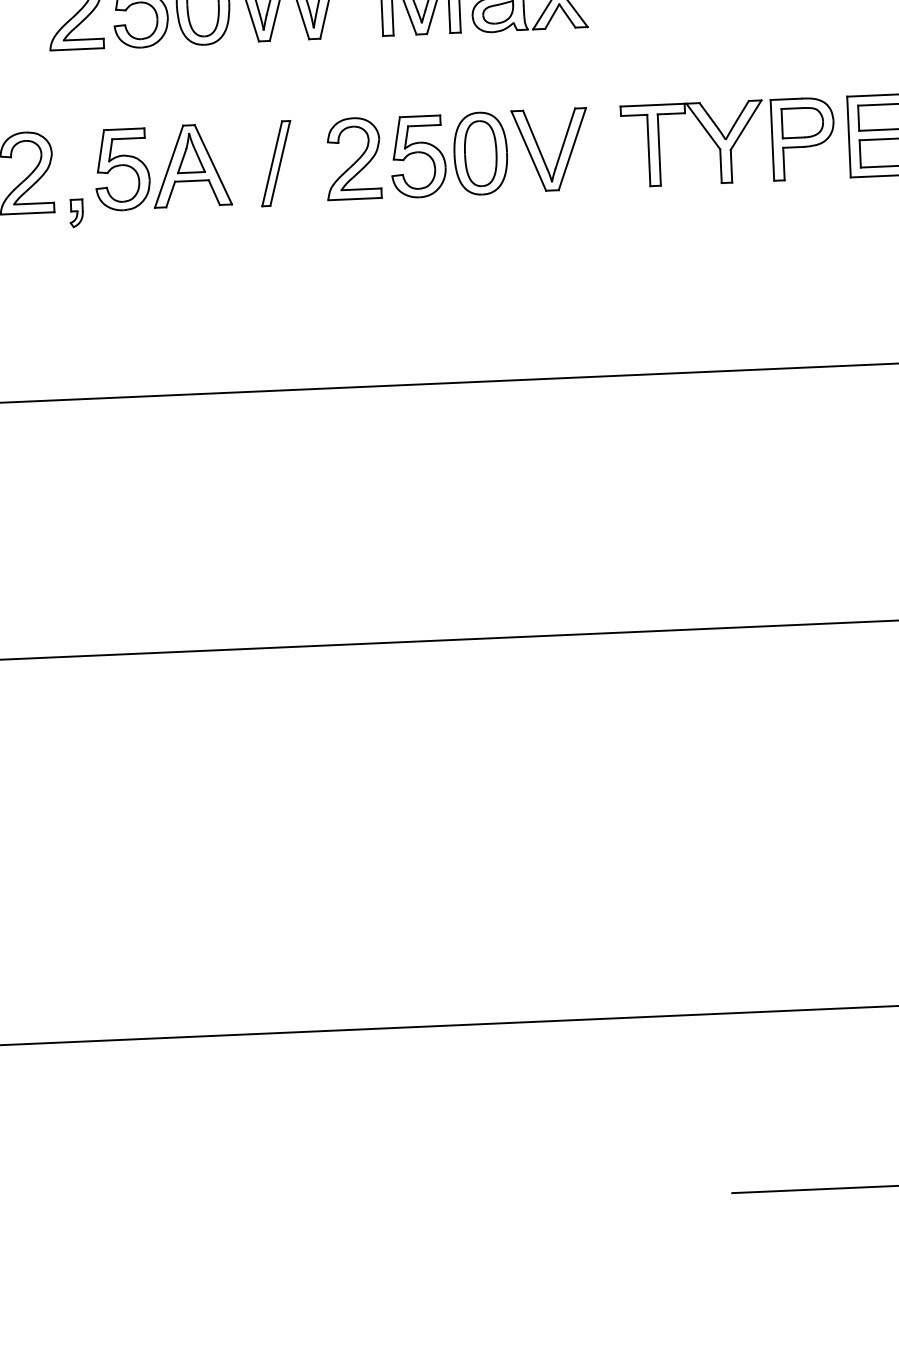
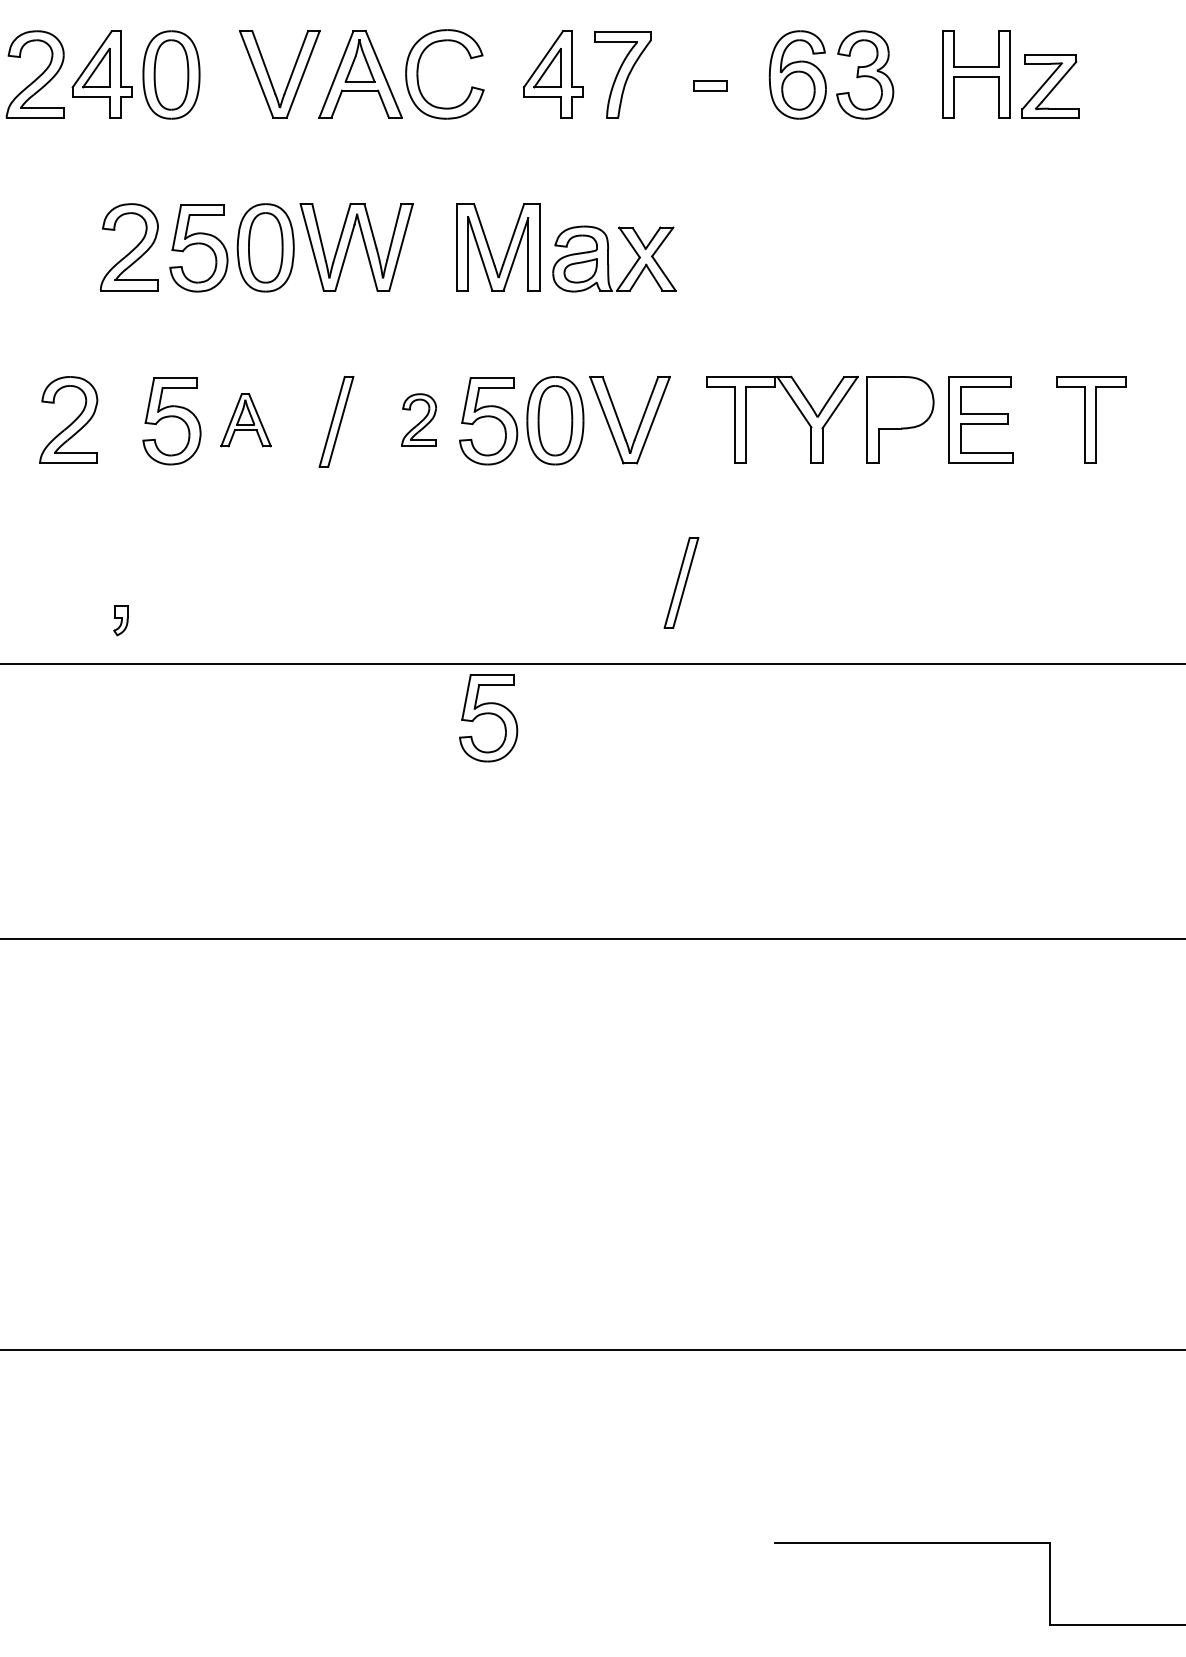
part: (802, 122) -> (900, 402), removed
part: (352, 158) -> (418, 419), size x0.6
part: (191, 166) -> (245, 420), size x0.6
part: (76, 213) -> (120, 620), moved
part: (605, 299) -> (681, 582), added
part: (430, 434) -> (488, 718), added

